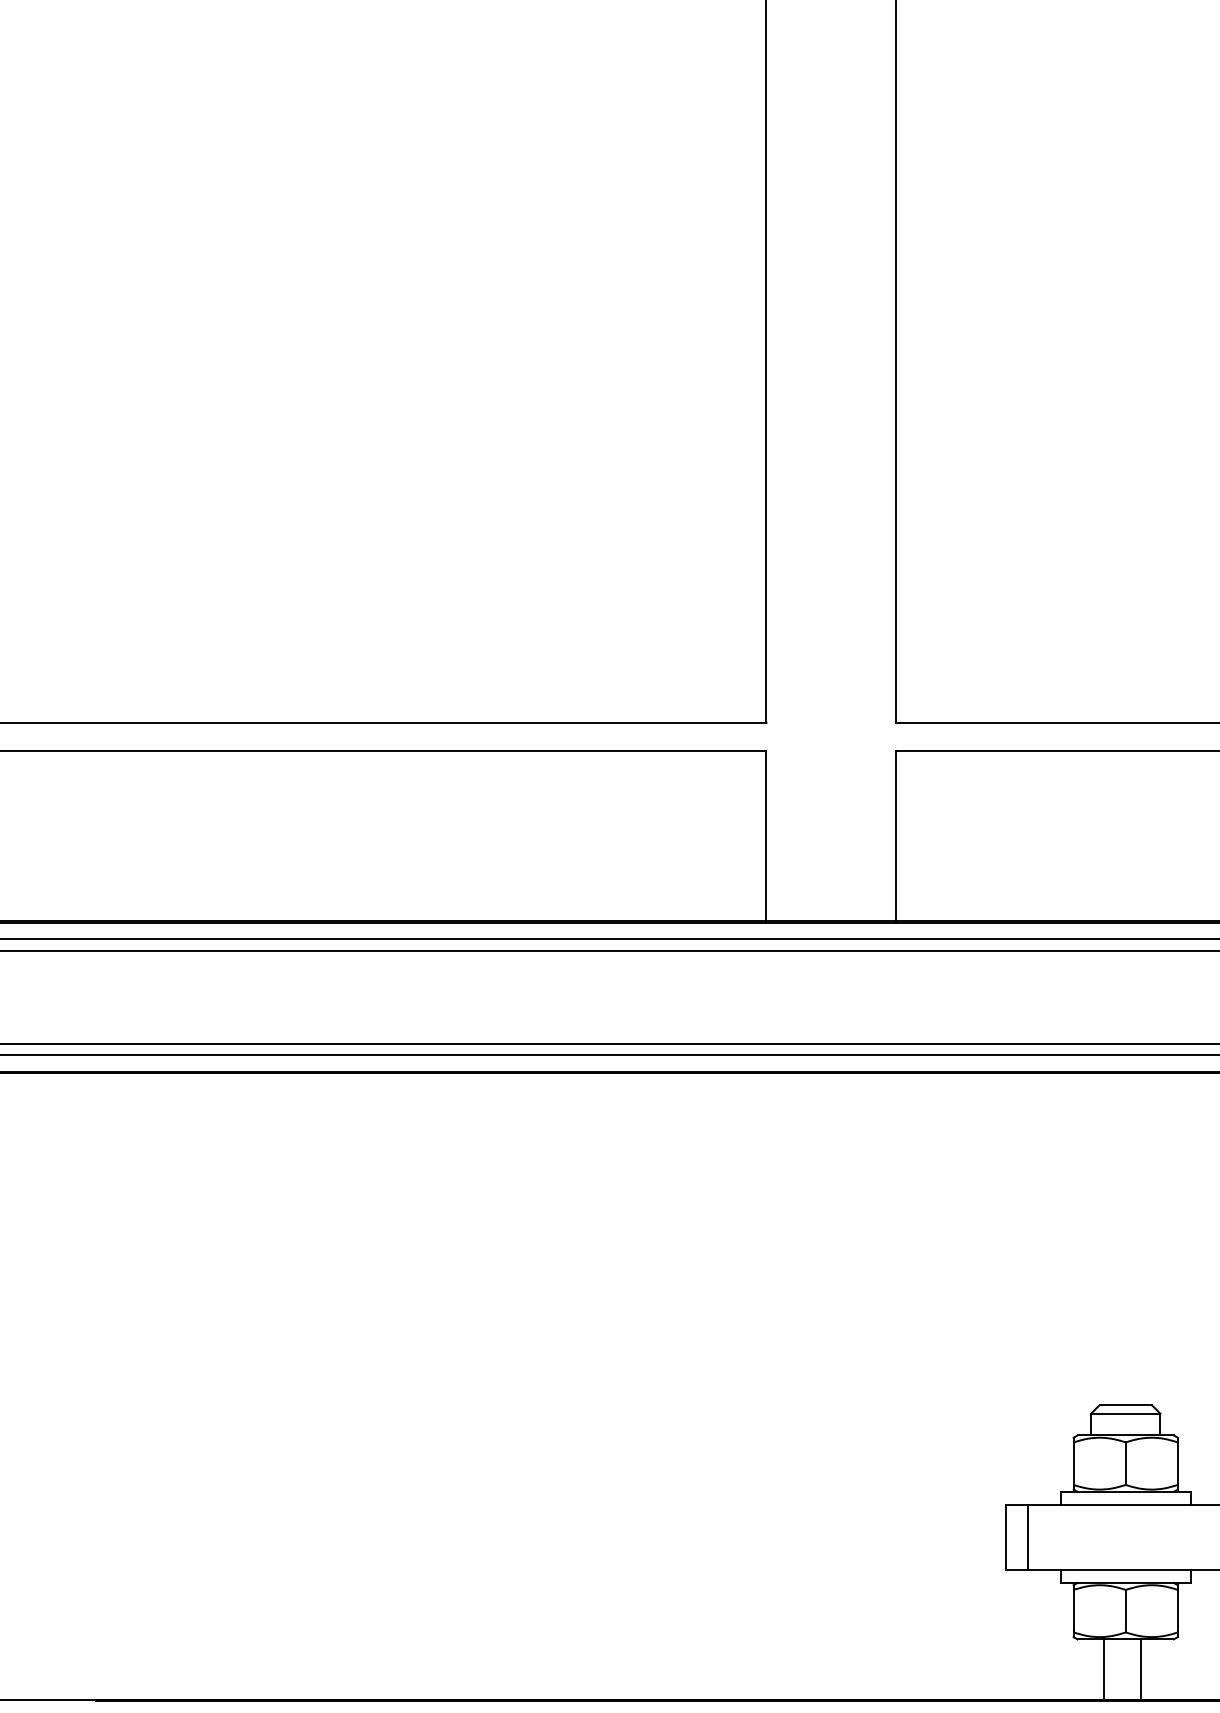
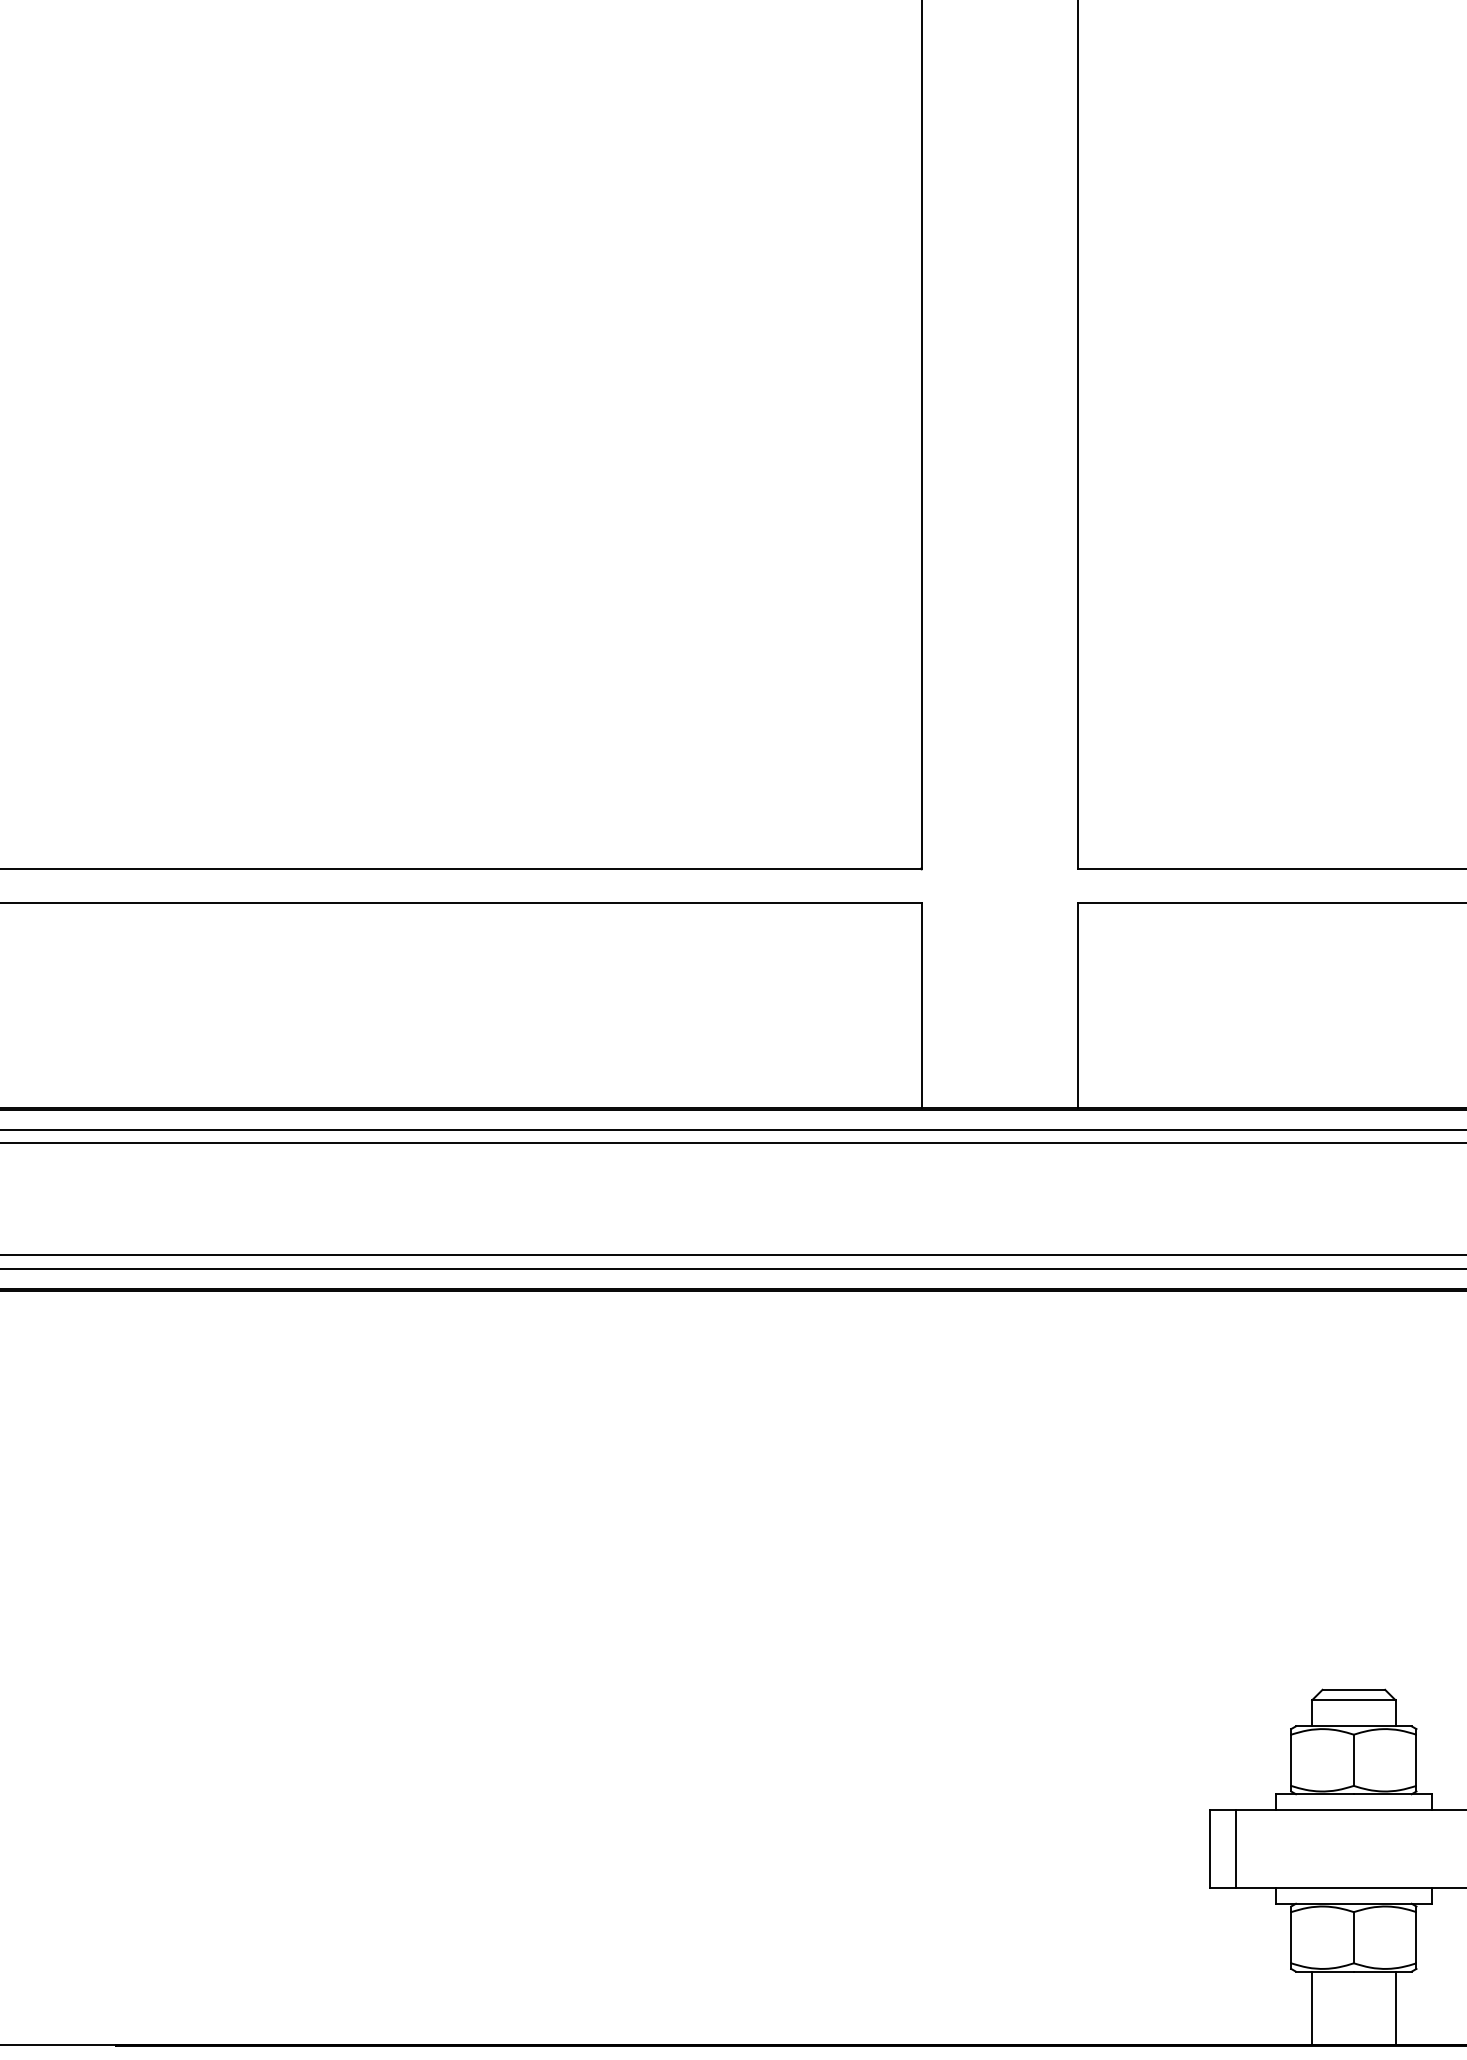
line: (1104, 1669) -> (1395, 2007), moved
line: (1141, 1669) -> (1312, 2007), moved

